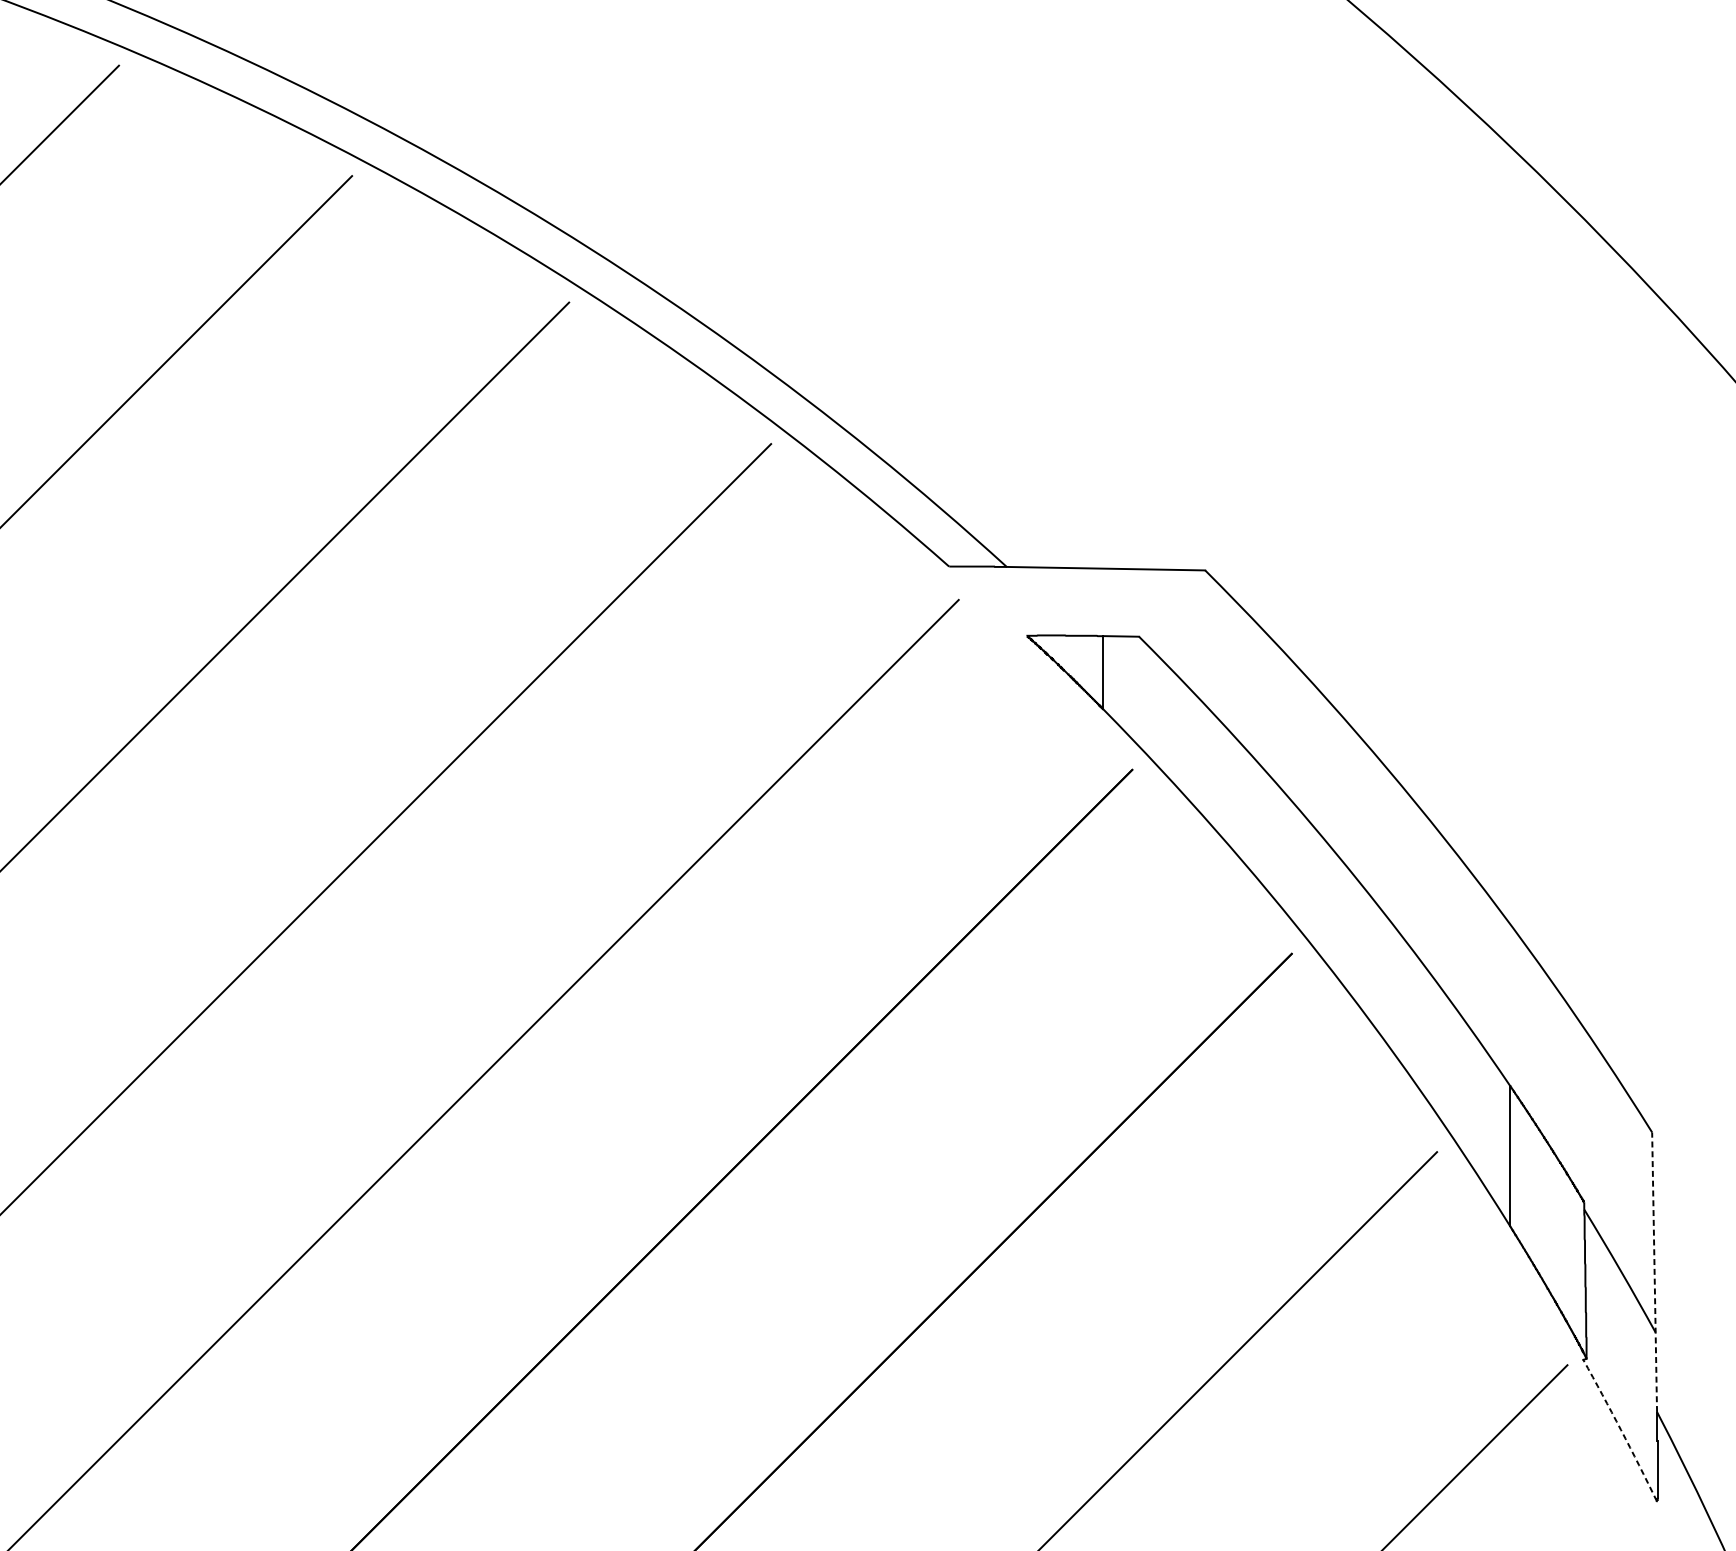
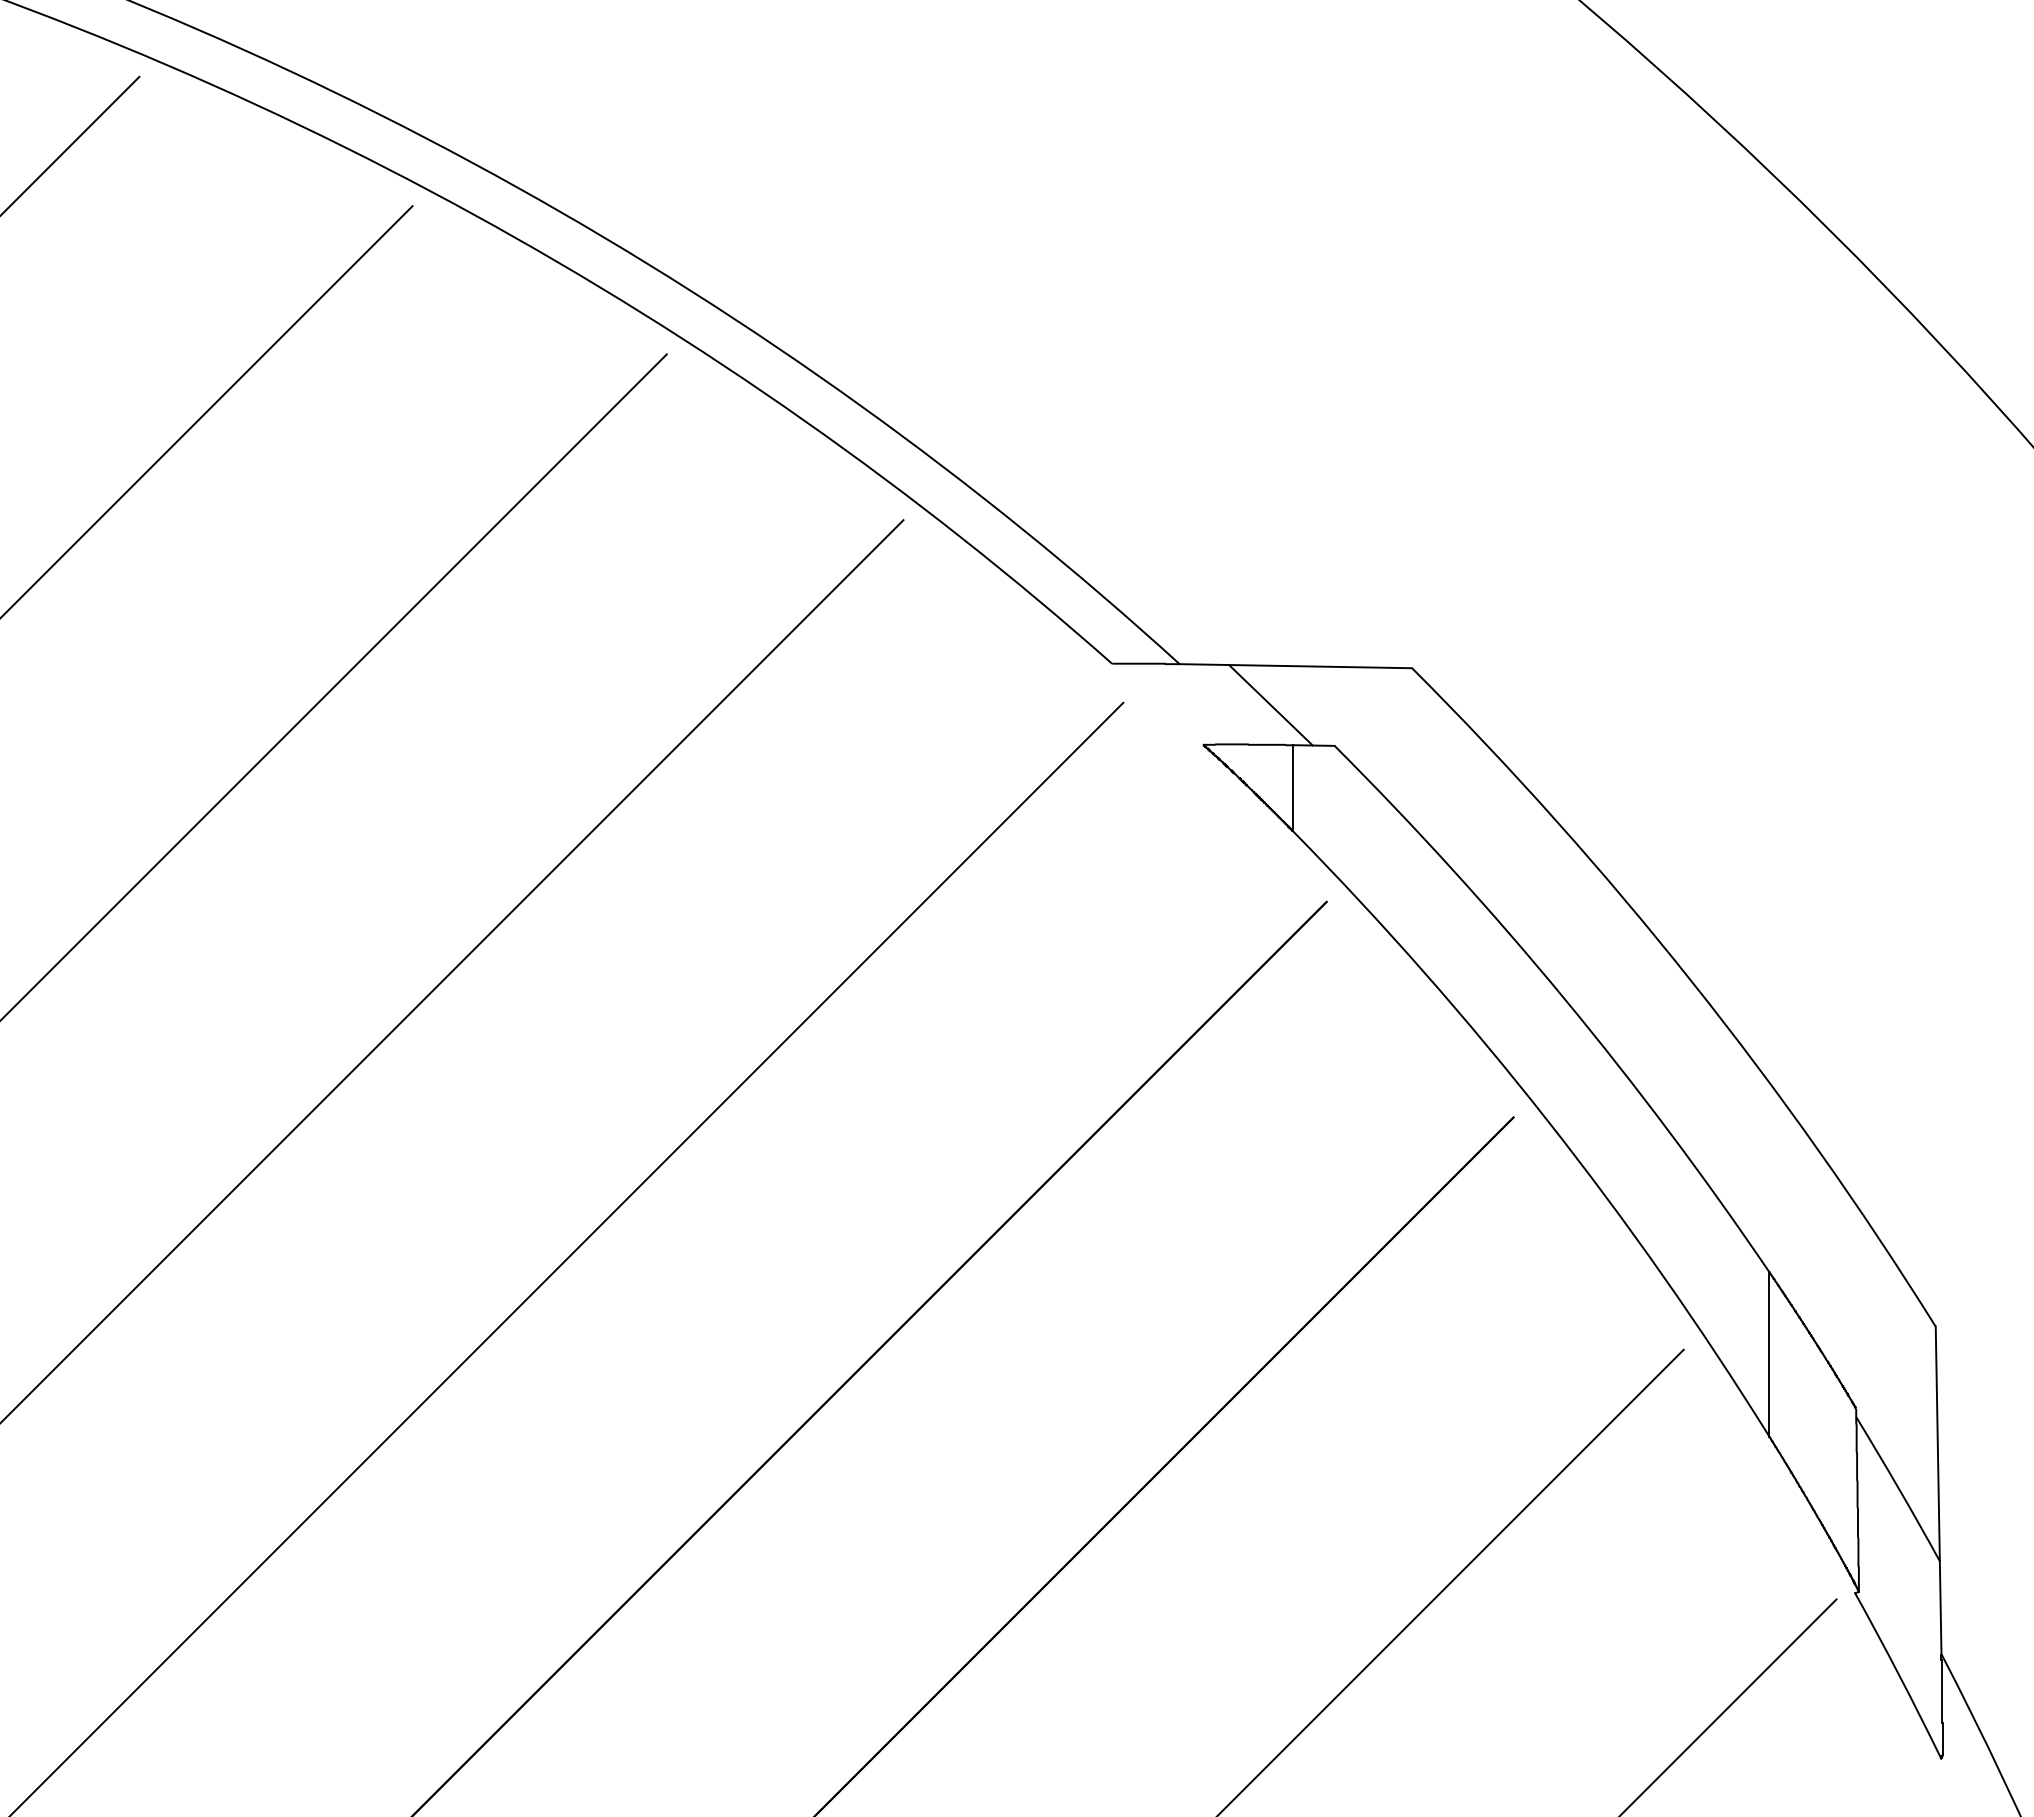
line: (1084, 602) -> (1270, 705), added
line: (1654, 1272) -> (1938, 1490), dashed -> solid
arc: (1621, 1430) -> (1899, 1675), dashed -> solid

